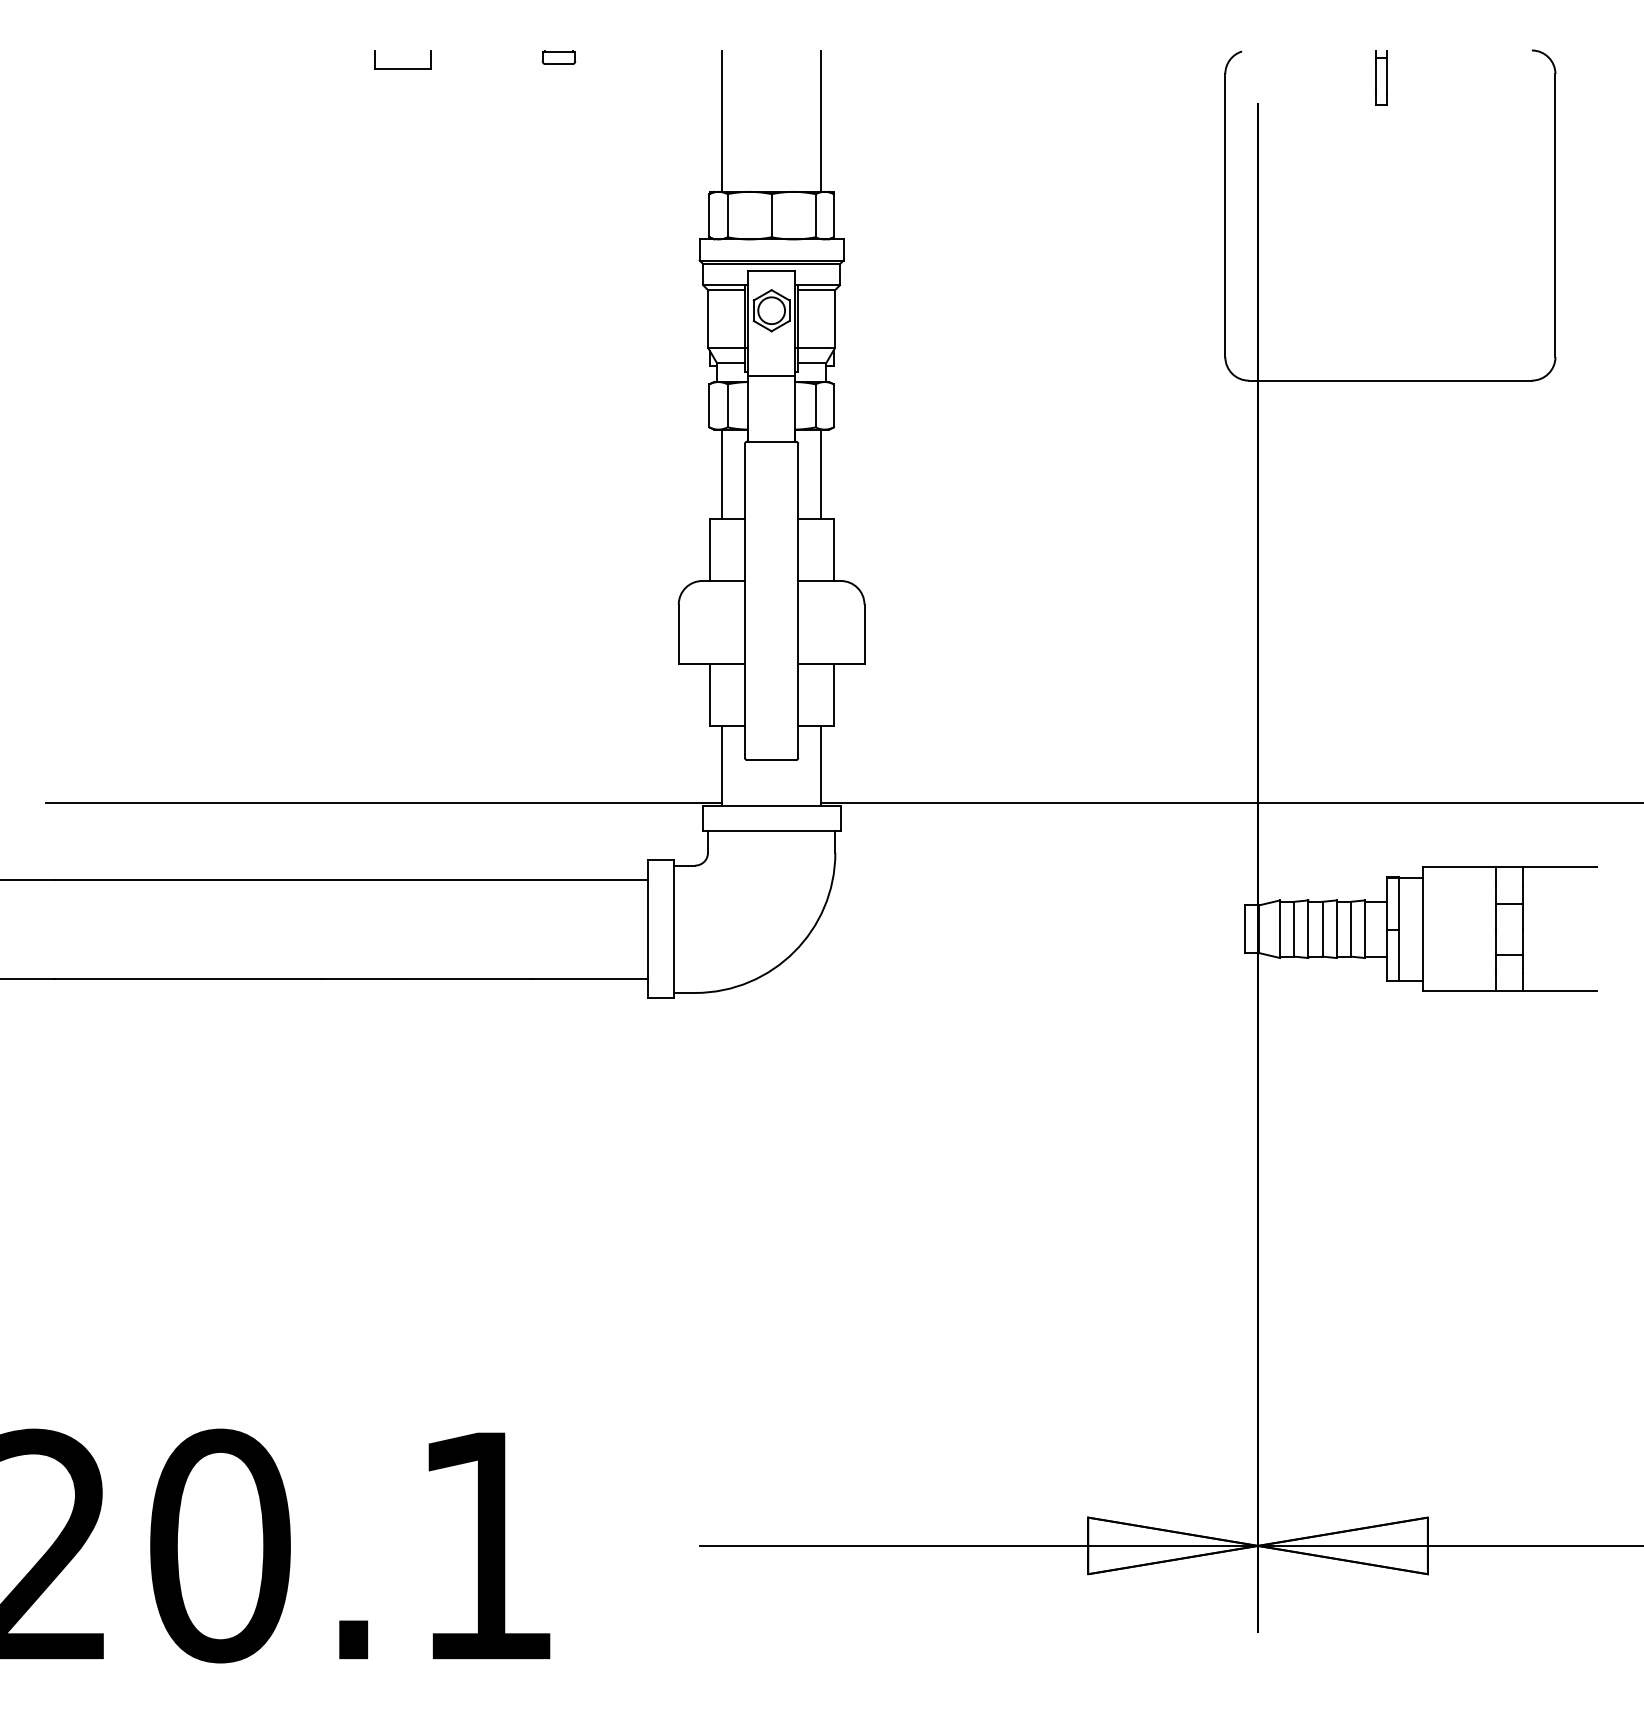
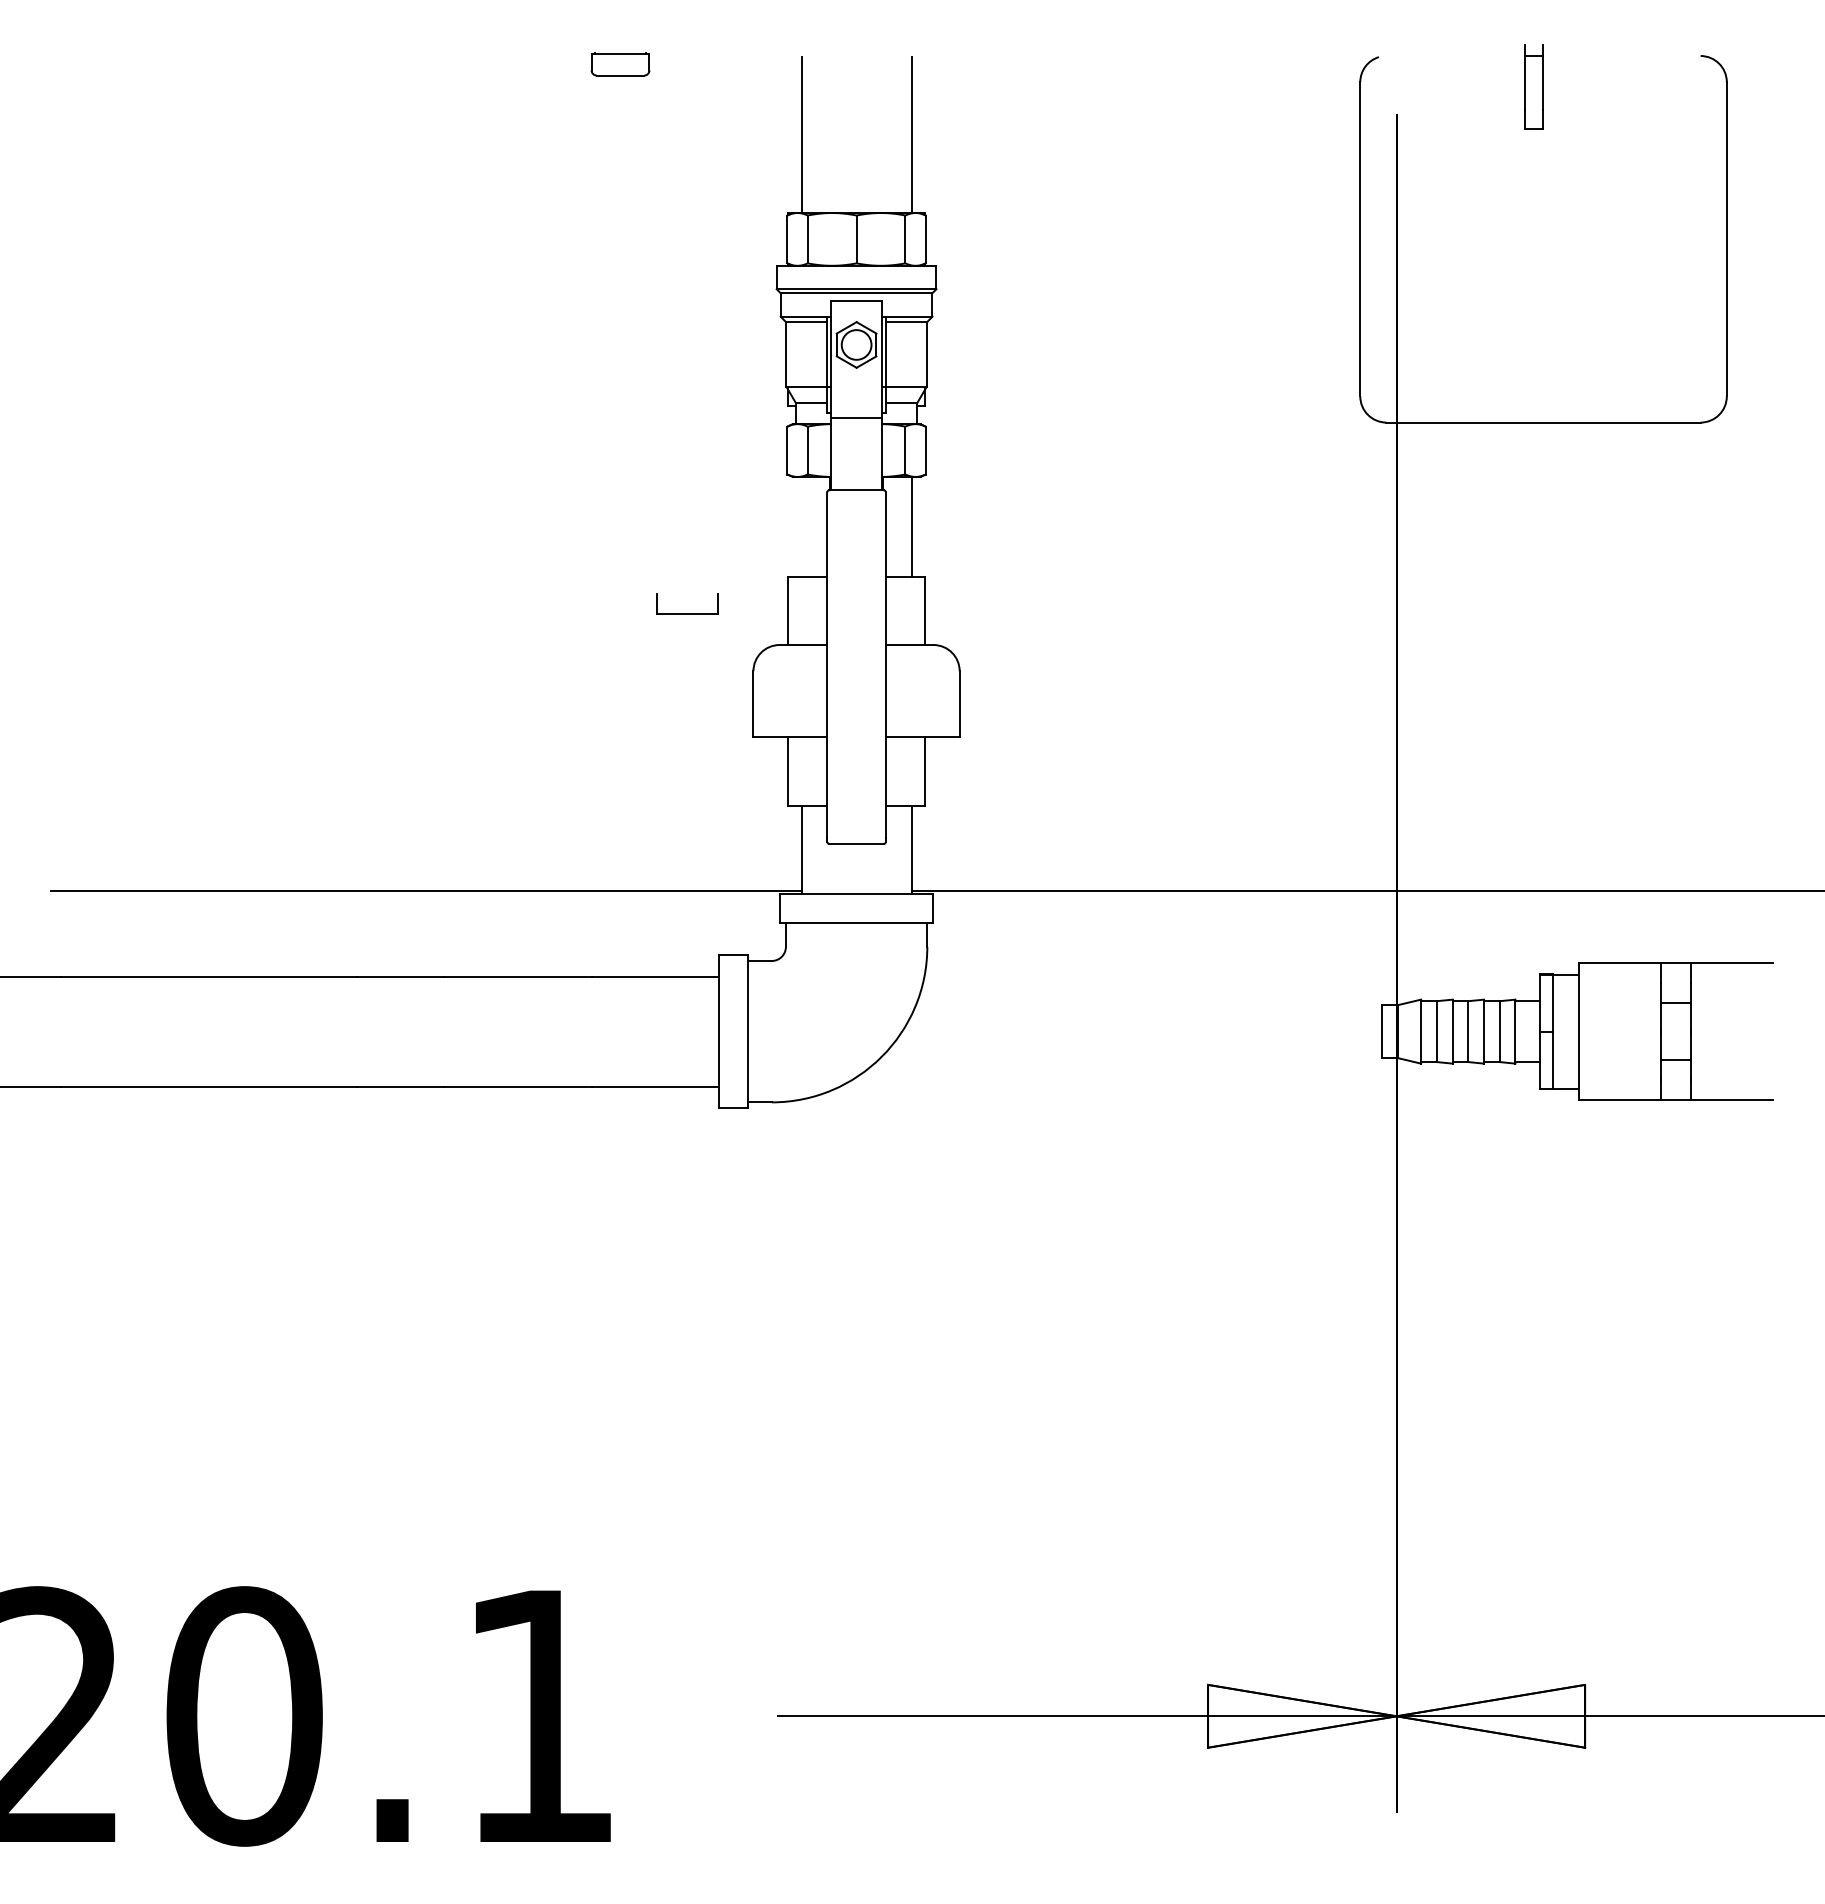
part: (558, 57) -> (620, 63), size x1.6
part: (403, 68) -> (687, 613), moved
part: (1381, 77) -> (1533, 86), size x1.4
line: (722, 474) -> (801, 526), removed

